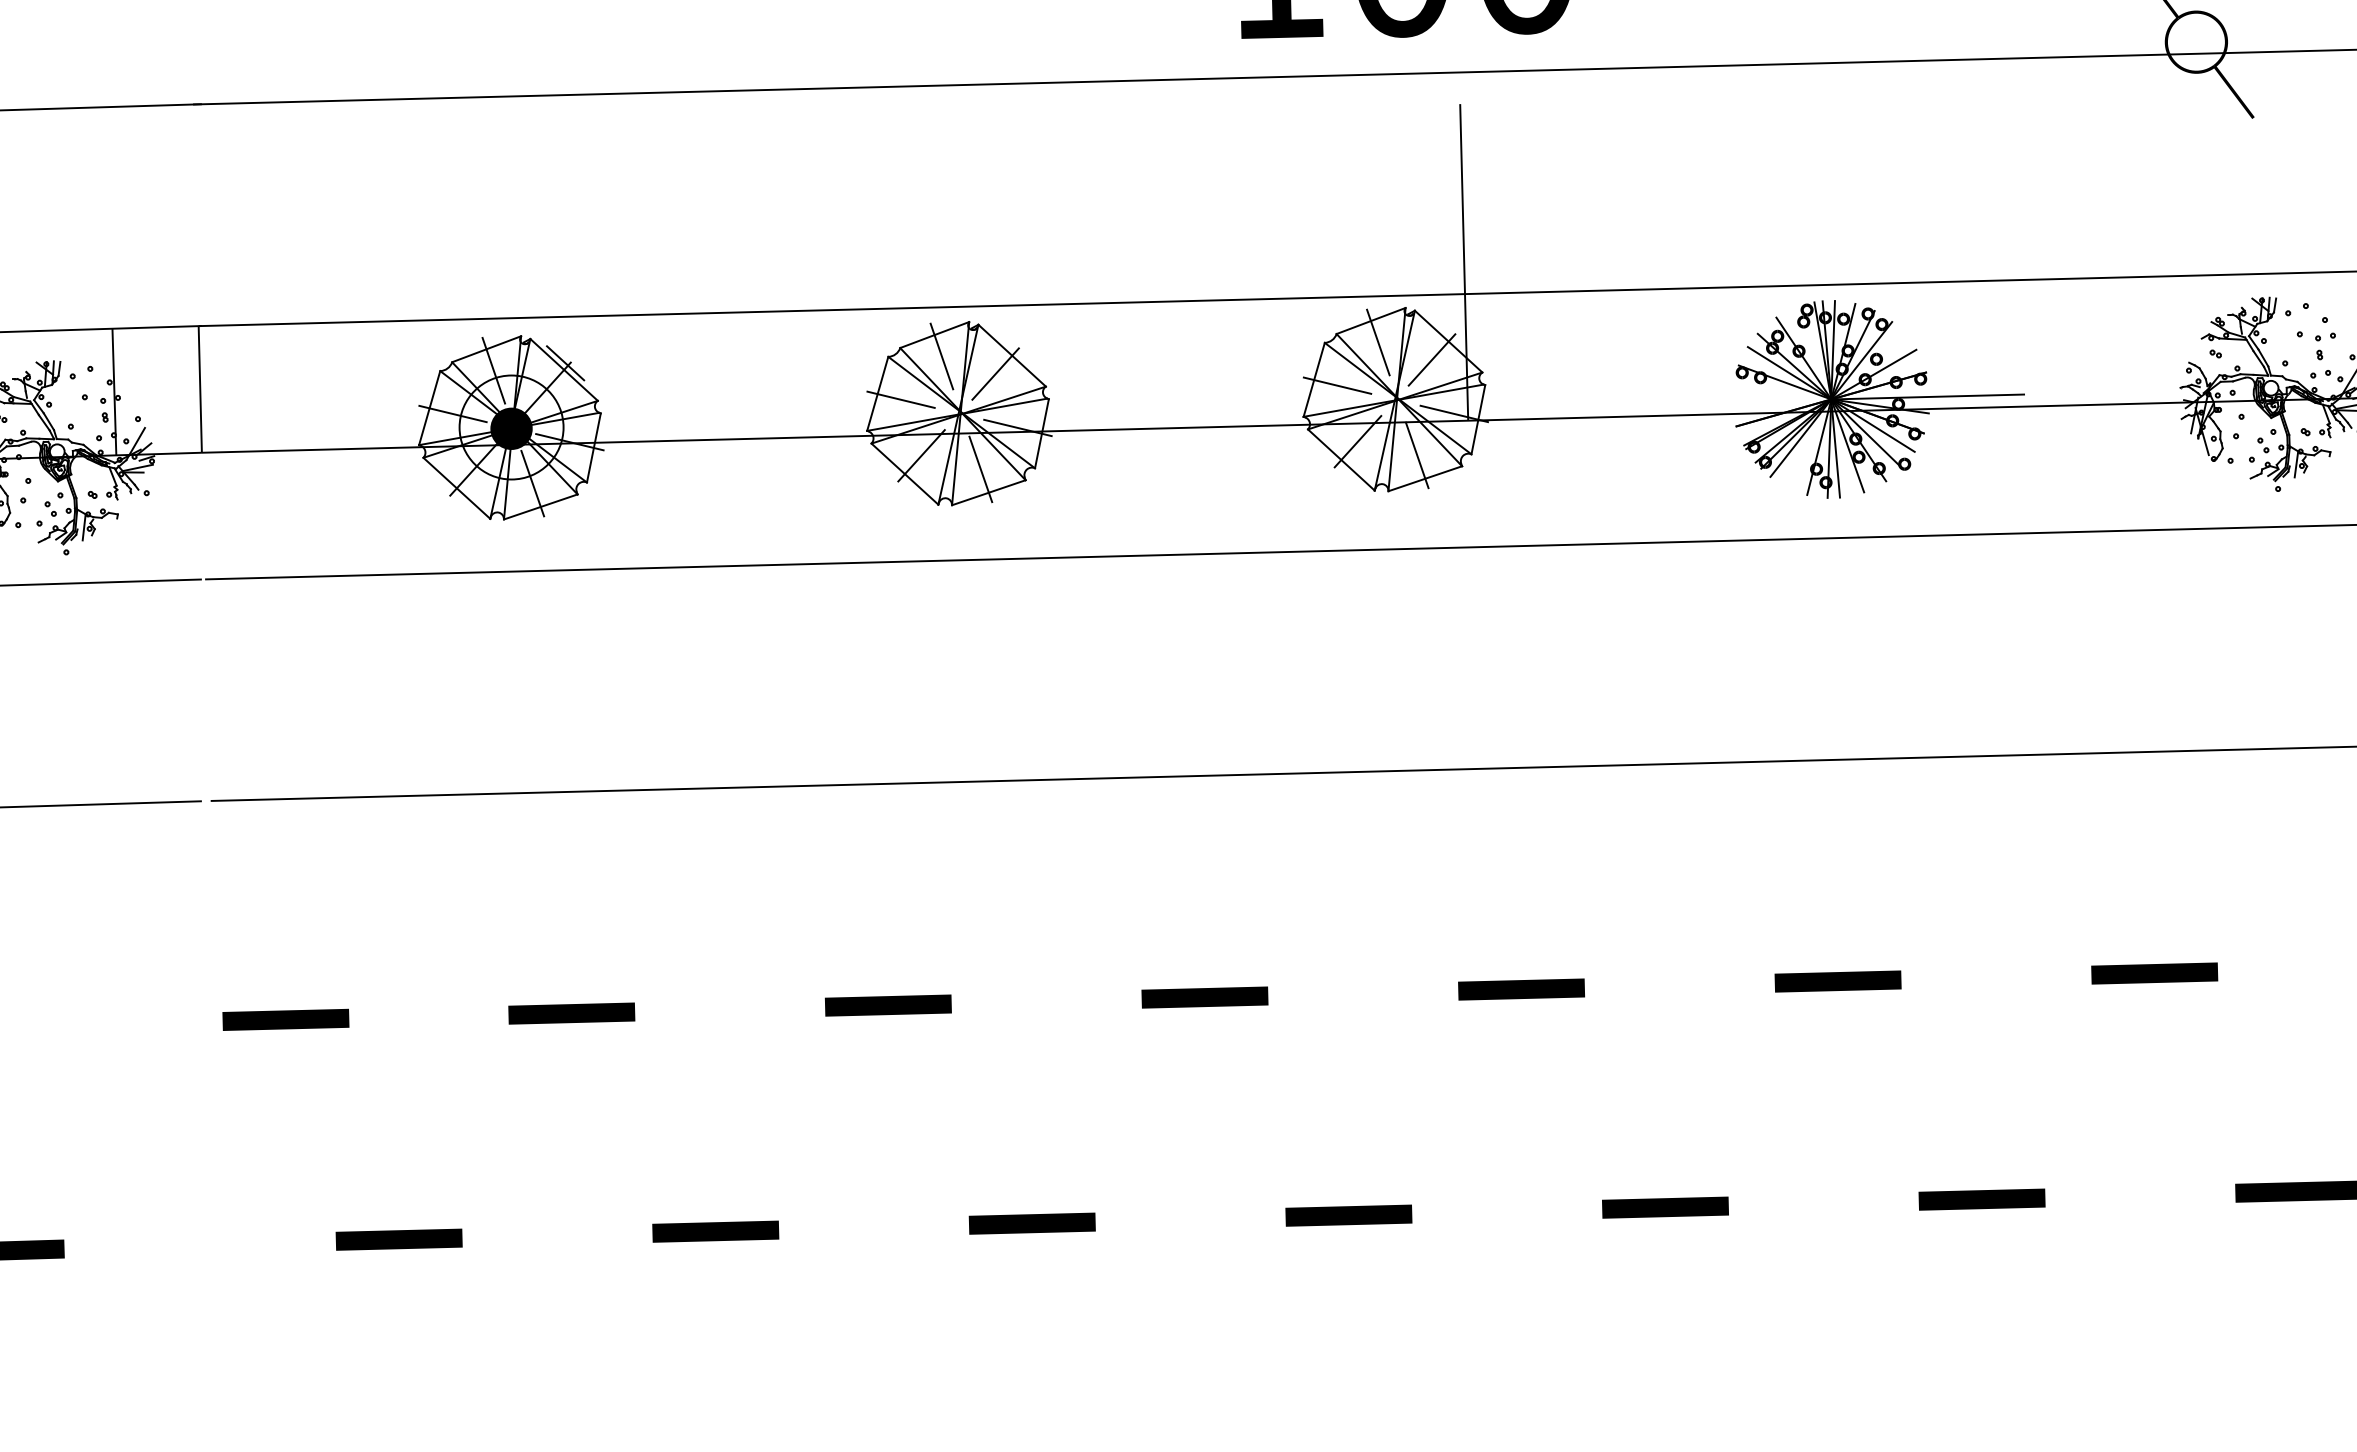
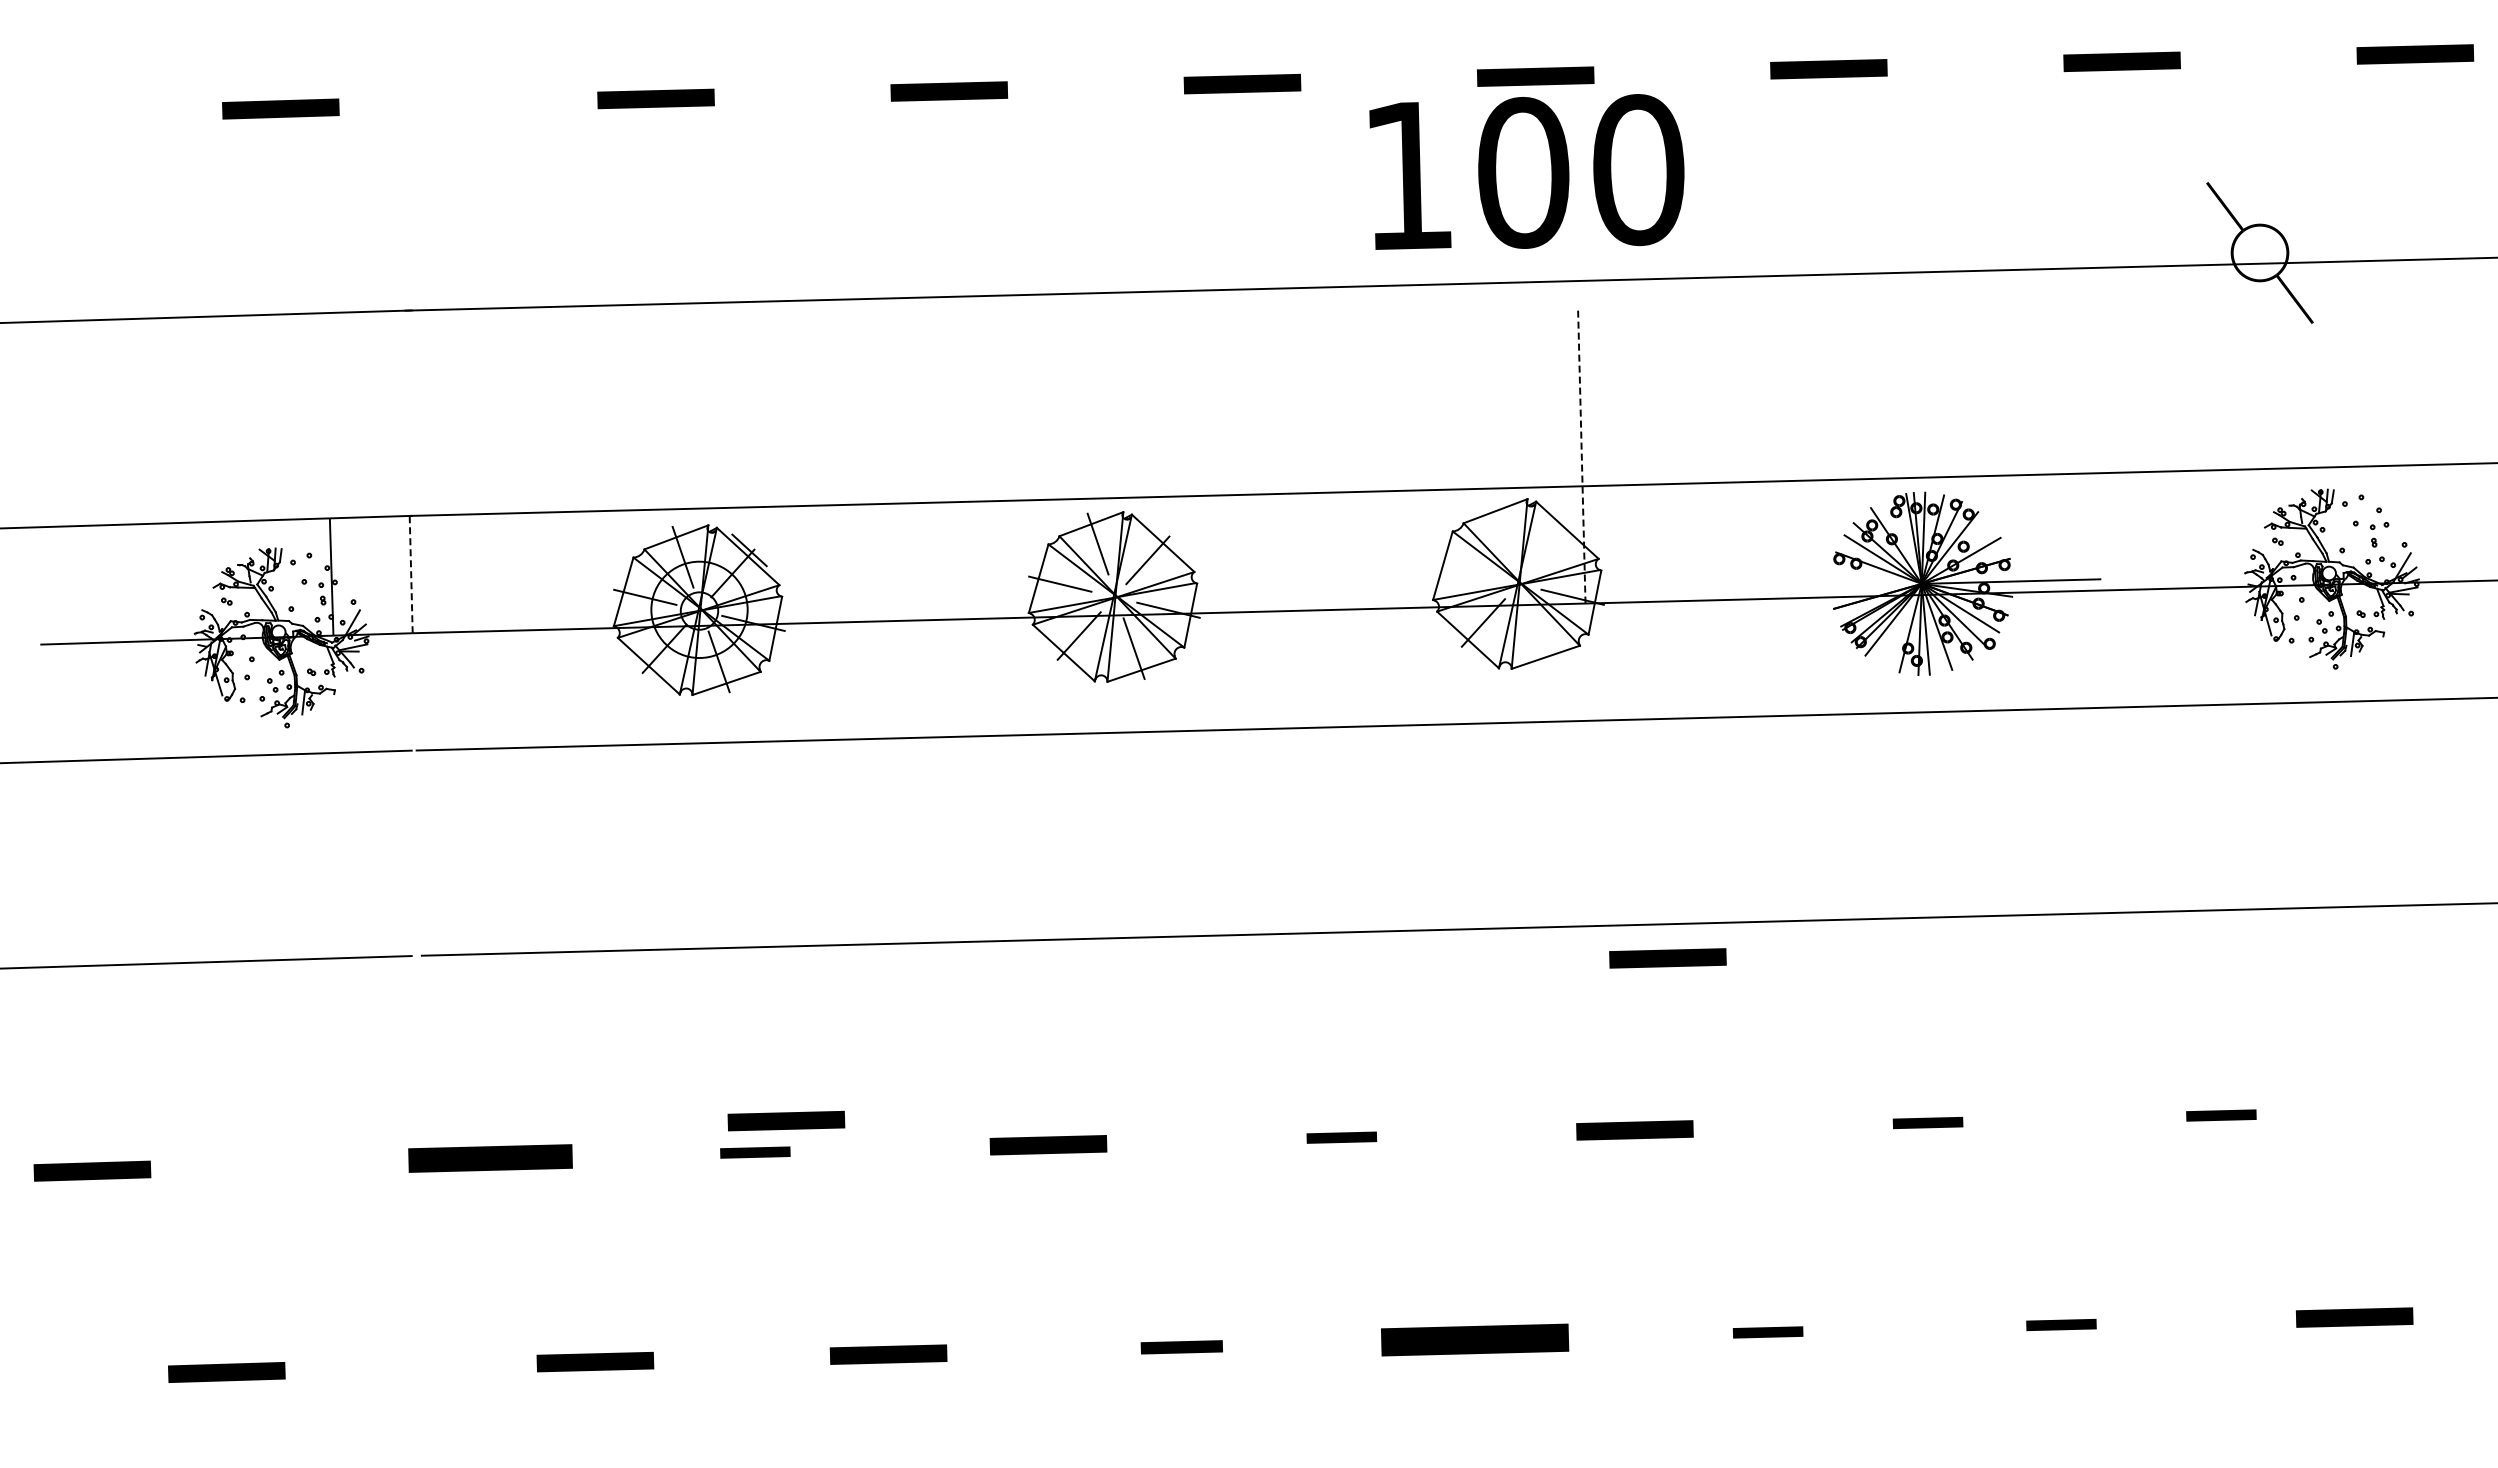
line: (1463, 261) -> (1581, 456), solid -> dashed
line: (1377, 341) -> (1501, 530), removed
line: (1431, 360) -> (1551, 547), removed
line: (1337, 385) -> (1464, 570), removed
line: (200, 389) -> (411, 574), solid -> dashed
fill: (511, 428) -> (699, 610), removed
line: (1416, 455) -> (1537, 635), removed
part: (1556, 803) -> (1667, 958), added
part: (2154, 973) -> (2221, 1115), size x0.6
part: (605, 978) -> (786, 1120), added
part: (1837, 981) -> (1927, 1122), size x0.6
part: (1204, 997) -> (1341, 1137), size x0.6
part: (572, 1013) -> (755, 1152), size x0.6
part: (285, 1019) -> (490, 1158), size x1.4
part: (1982, 1199) -> (2061, 1324), size x0.6
part: (1664, 1207) -> (1767, 1332), size x0.6
part: (1348, 1215) -> (1474, 1339), size x1.6
part: (1031, 1223) -> (1181, 1347), size x0.7

